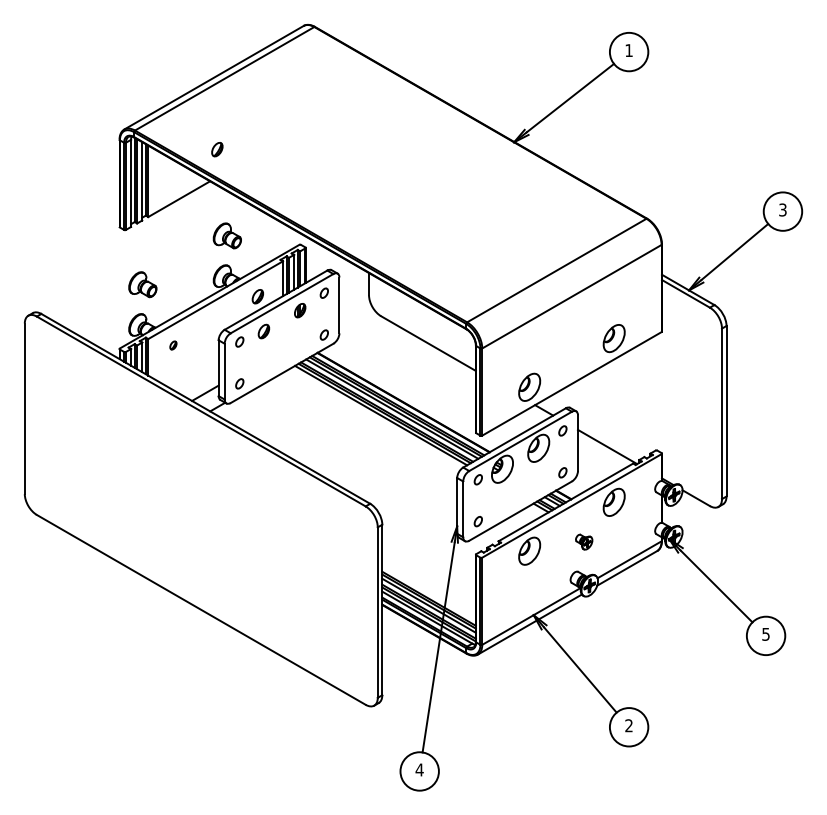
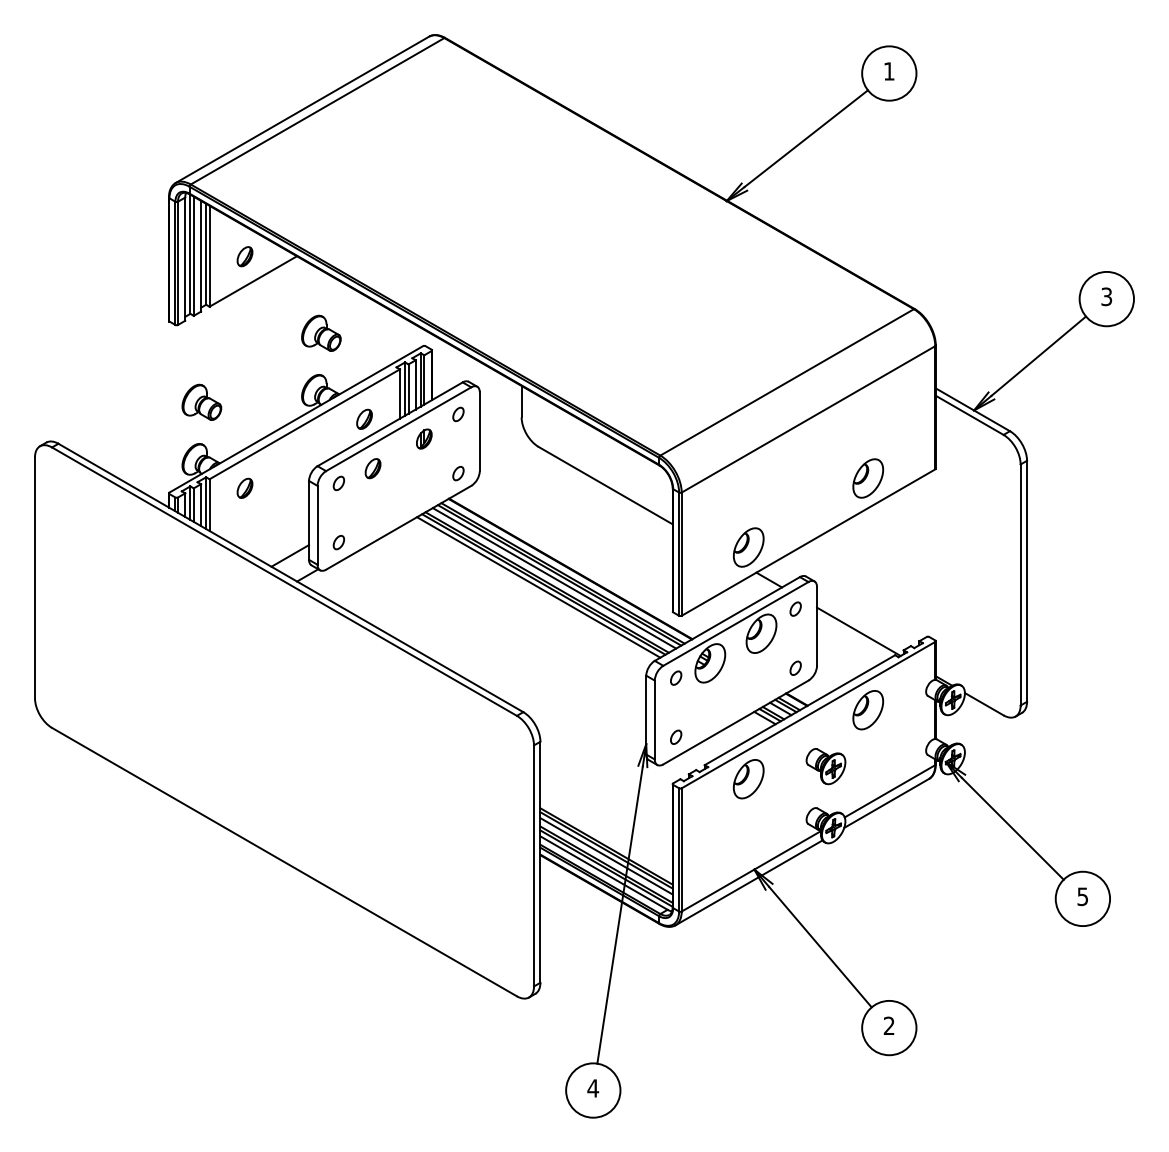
part: (217, 149) -> (245, 256), moved
part: (173, 345) -> (245, 488), size x1.67
part: (583, 541) -> (824, 765), size x1.67

